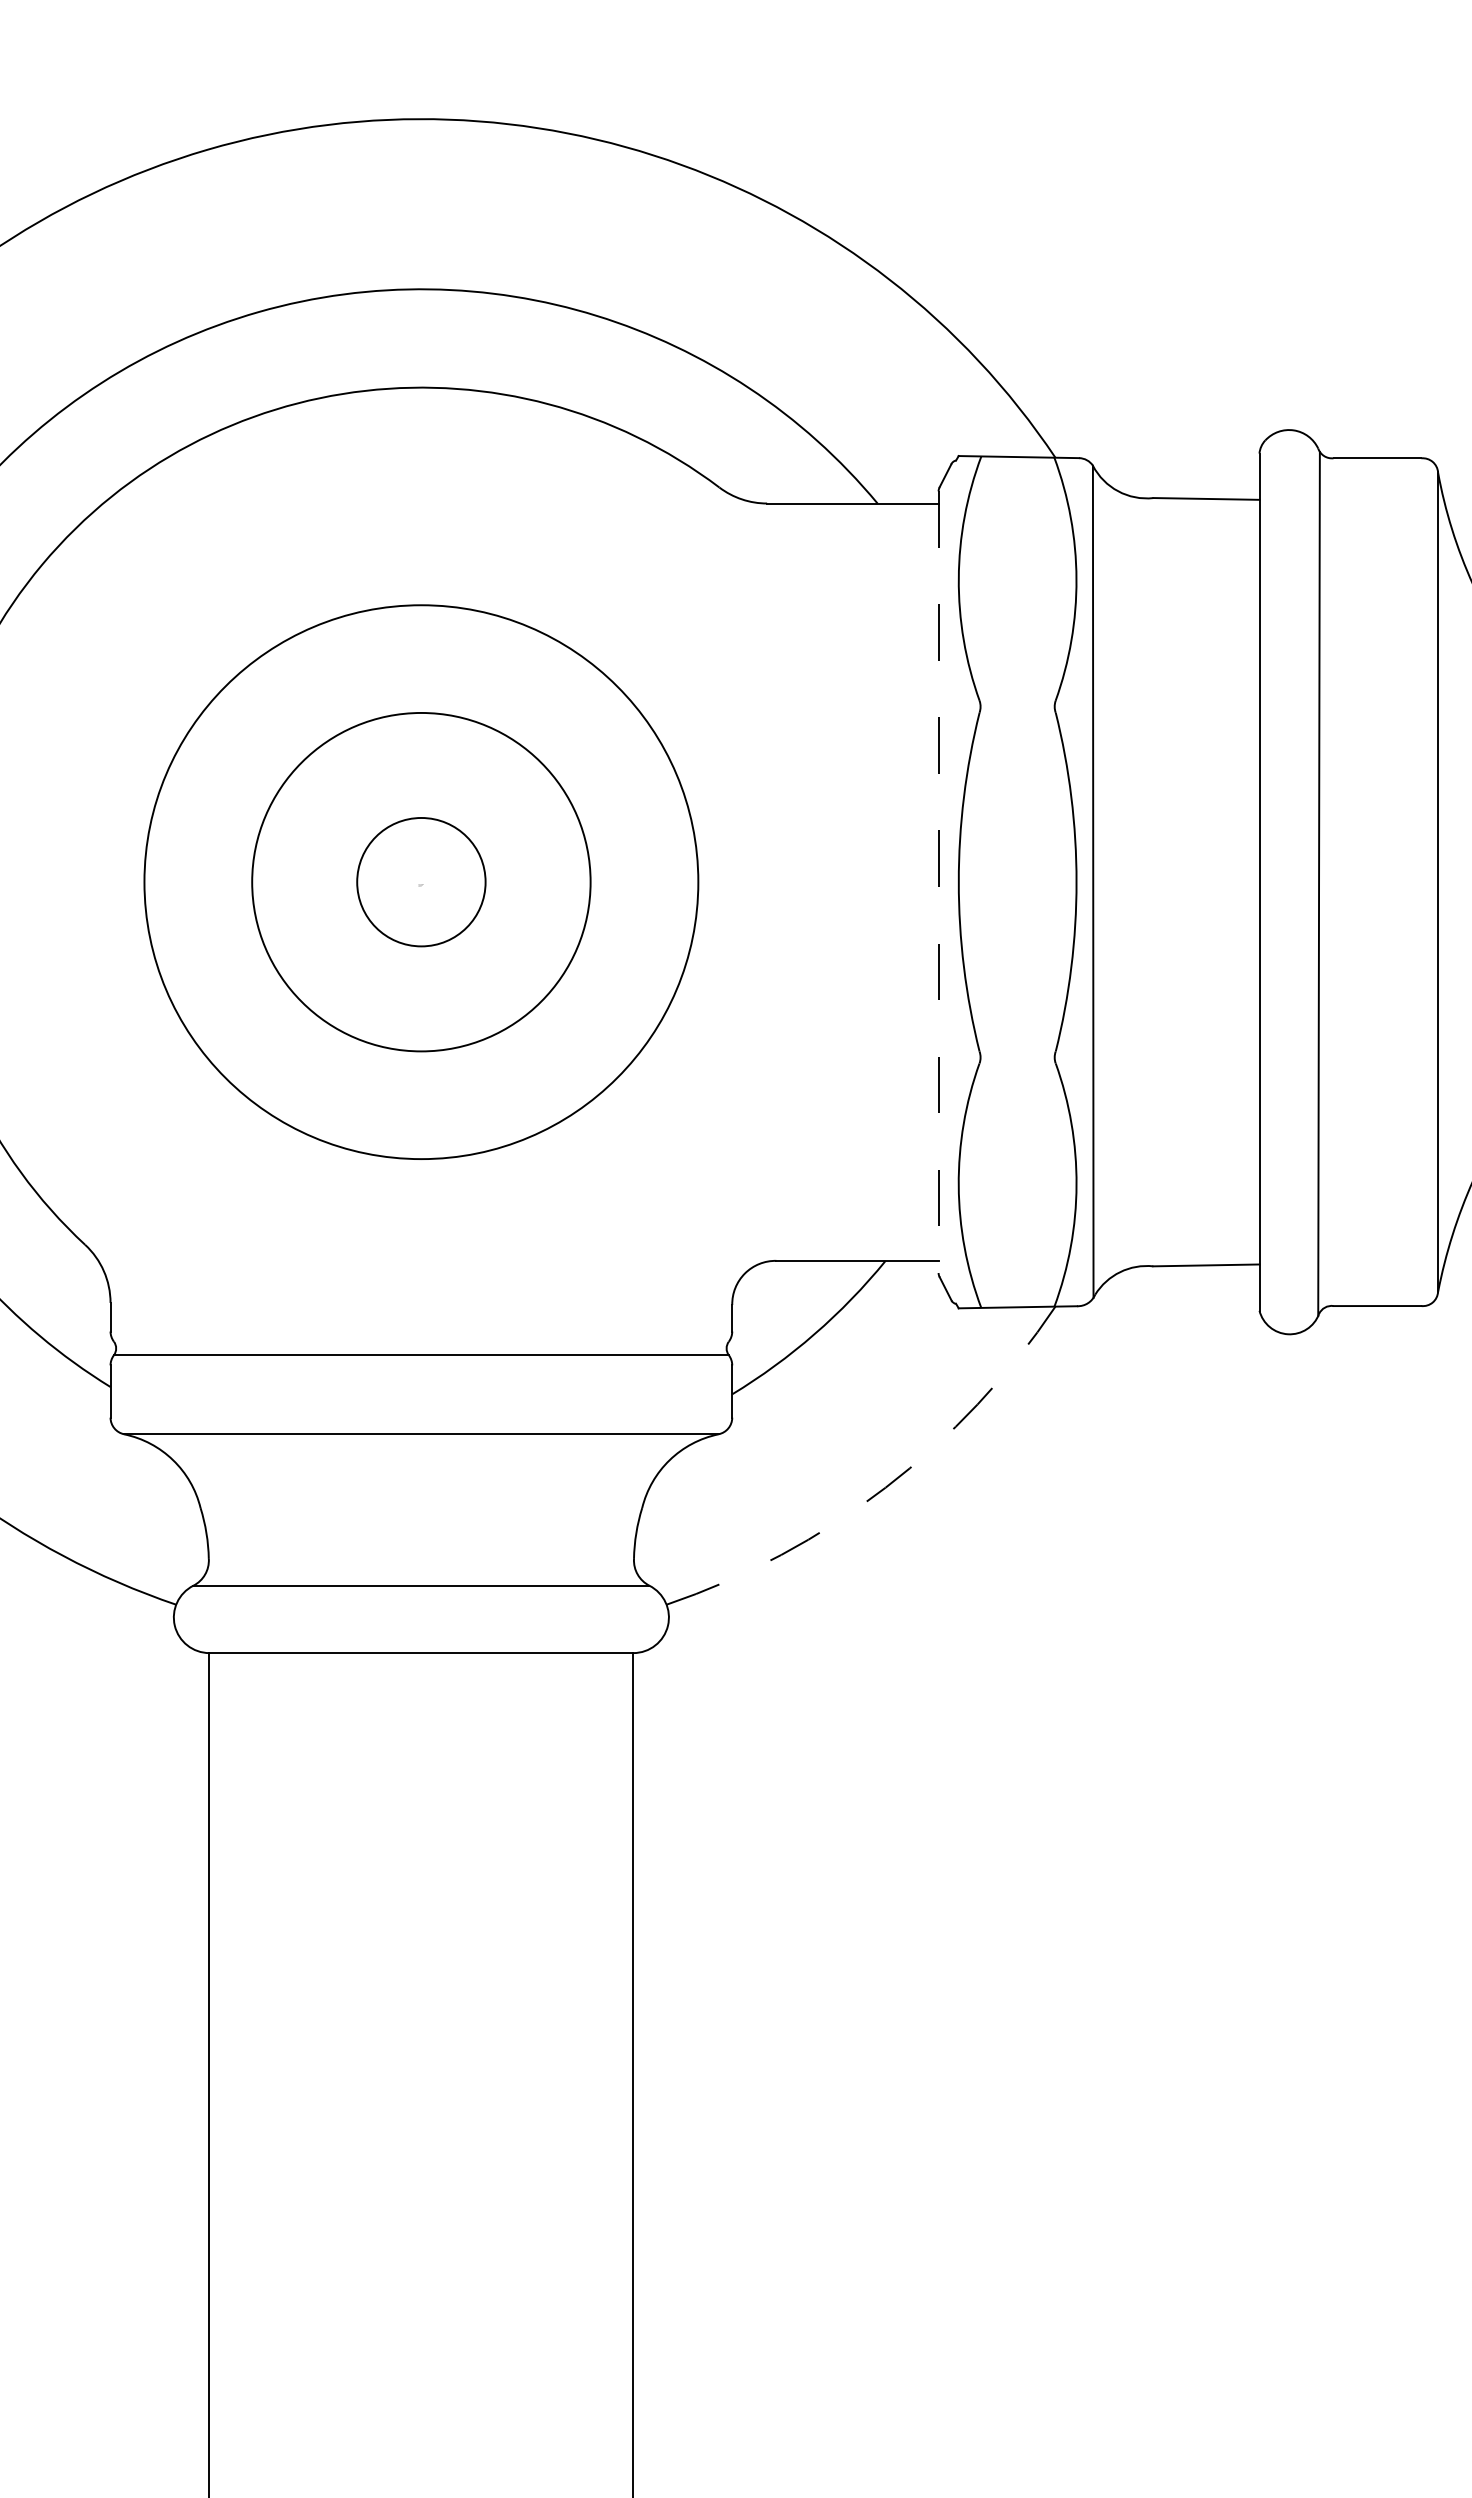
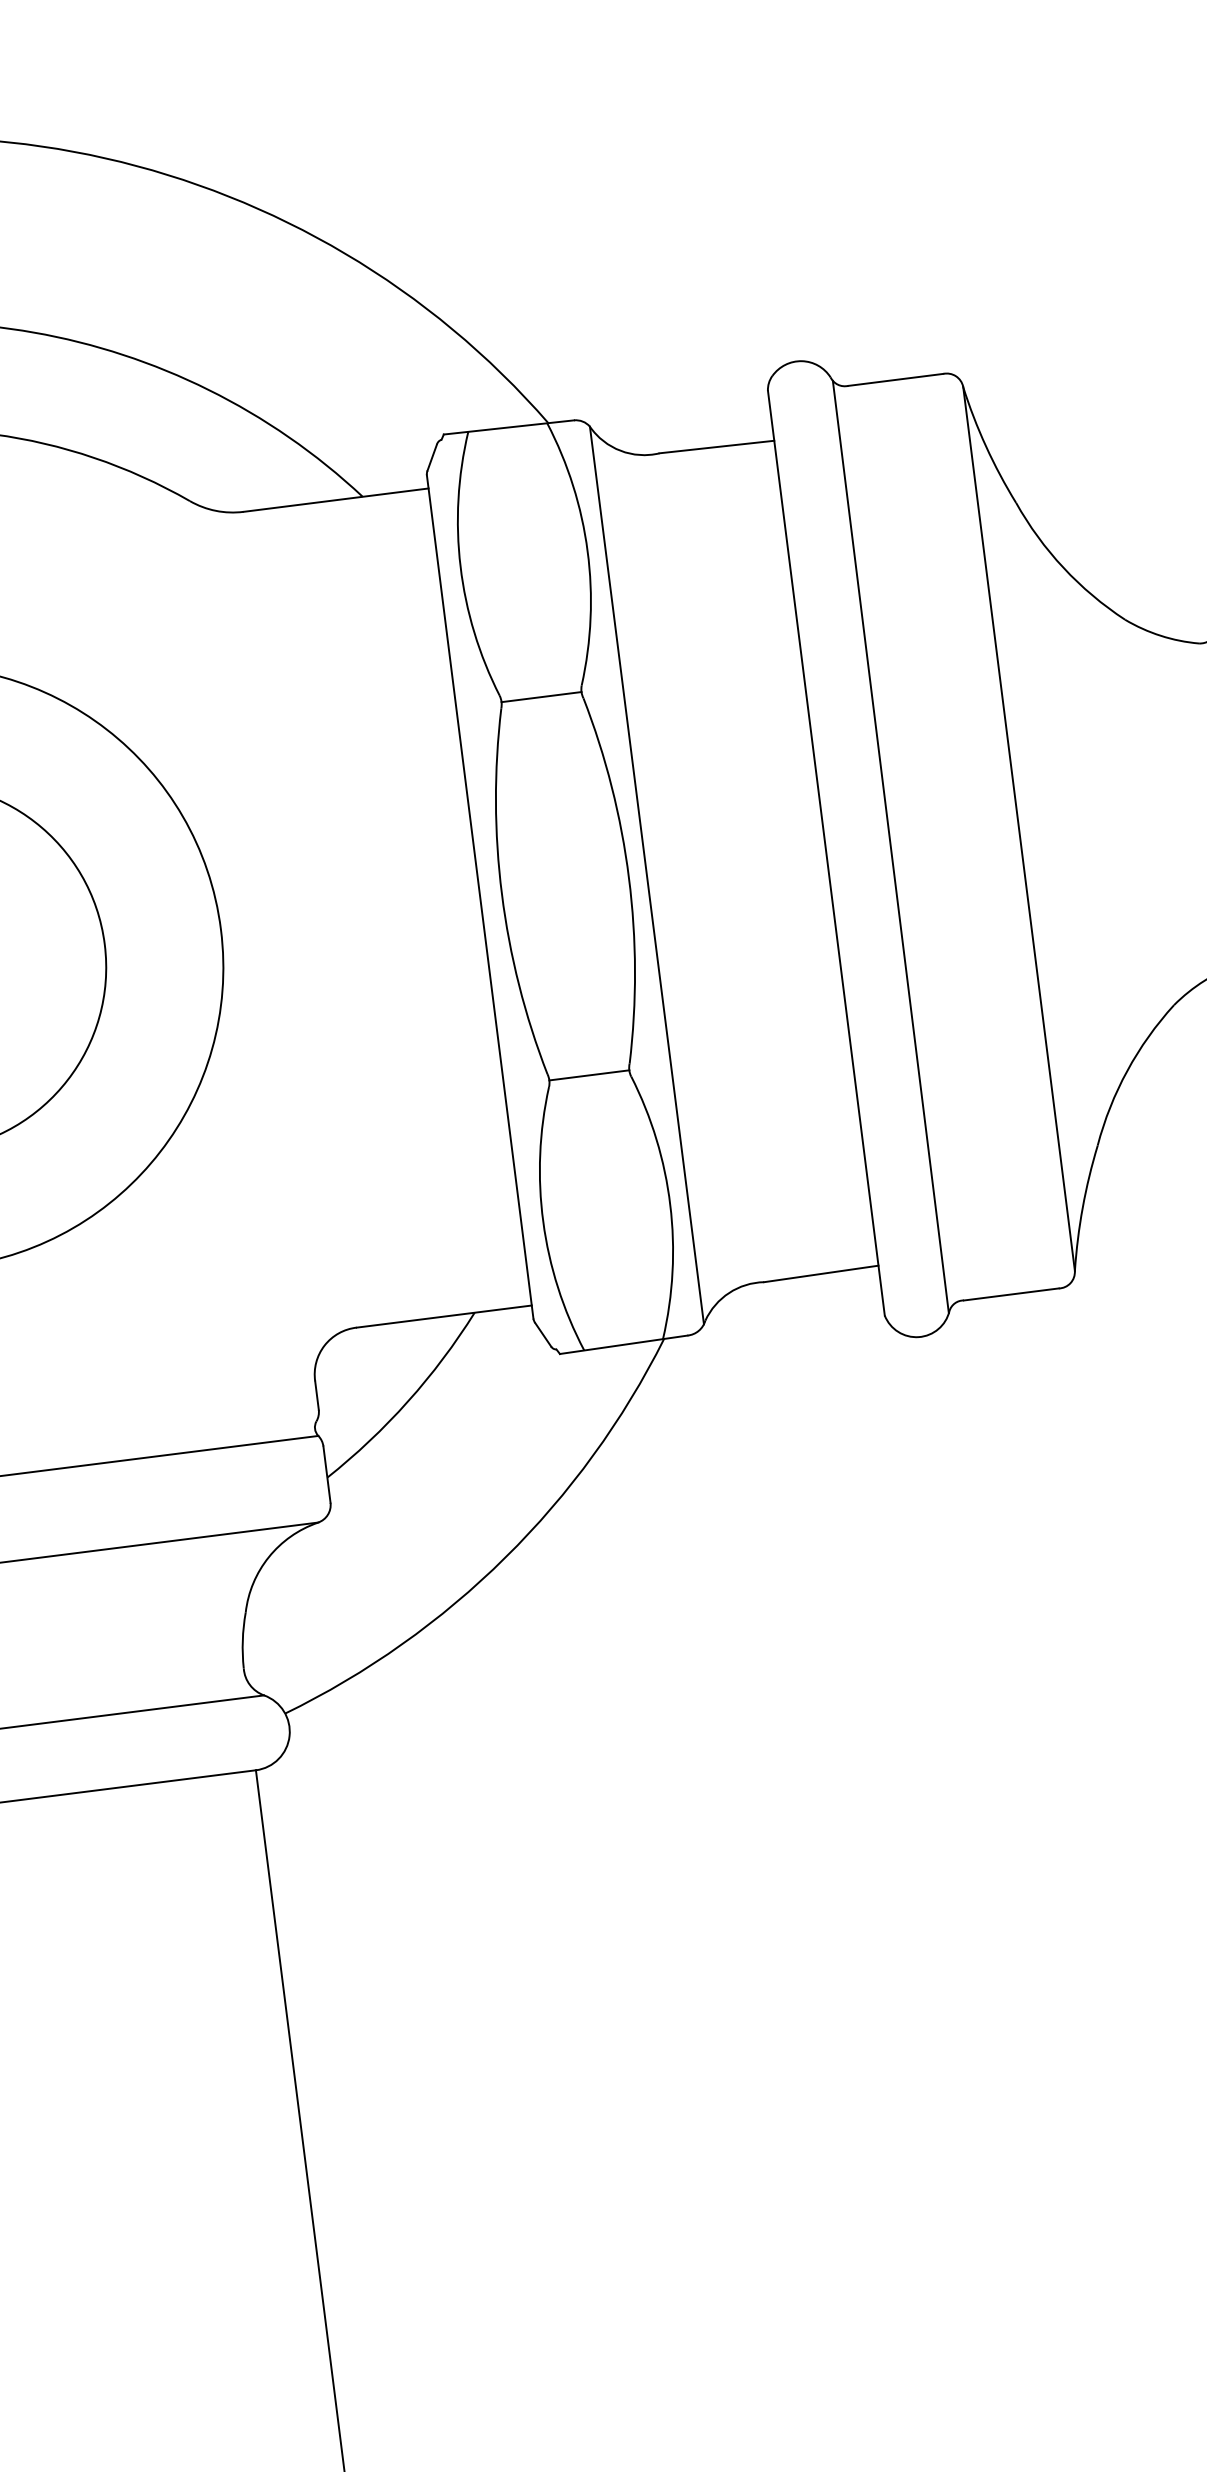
line: (1017, 706) -> (541, 696), added
line: (938, 882) -> (480, 897), dashed -> solid
line: (1017, 1057) -> (589, 1075), added
arc: (885, 1487) -> (505, 1557), dashed -> solid

